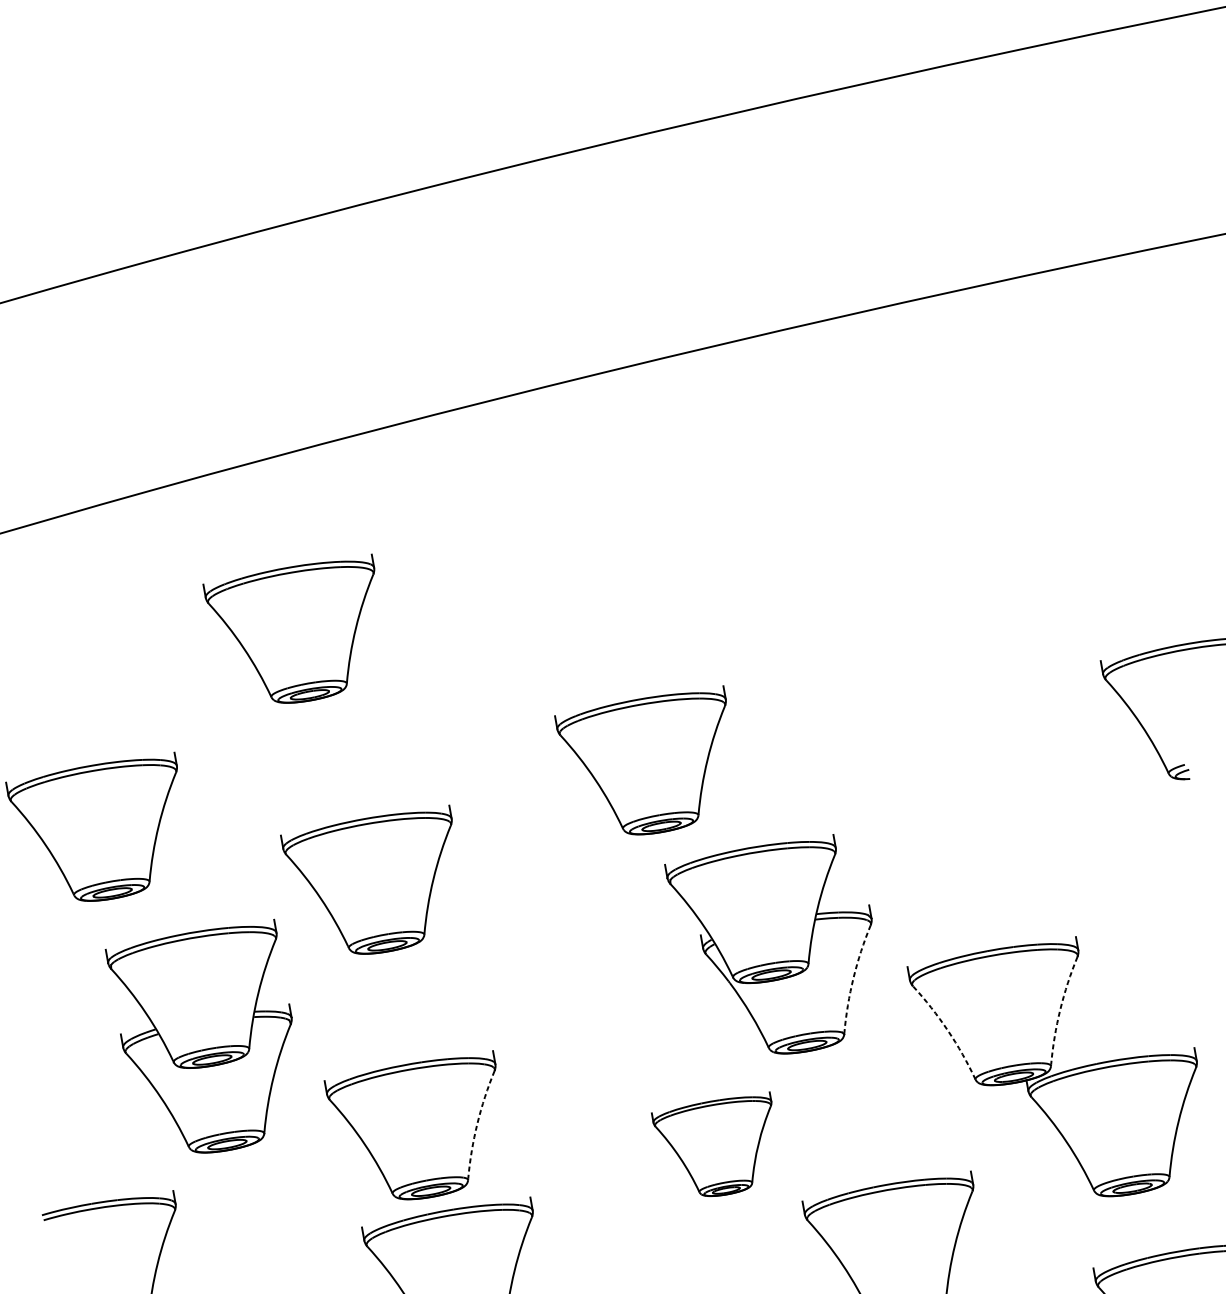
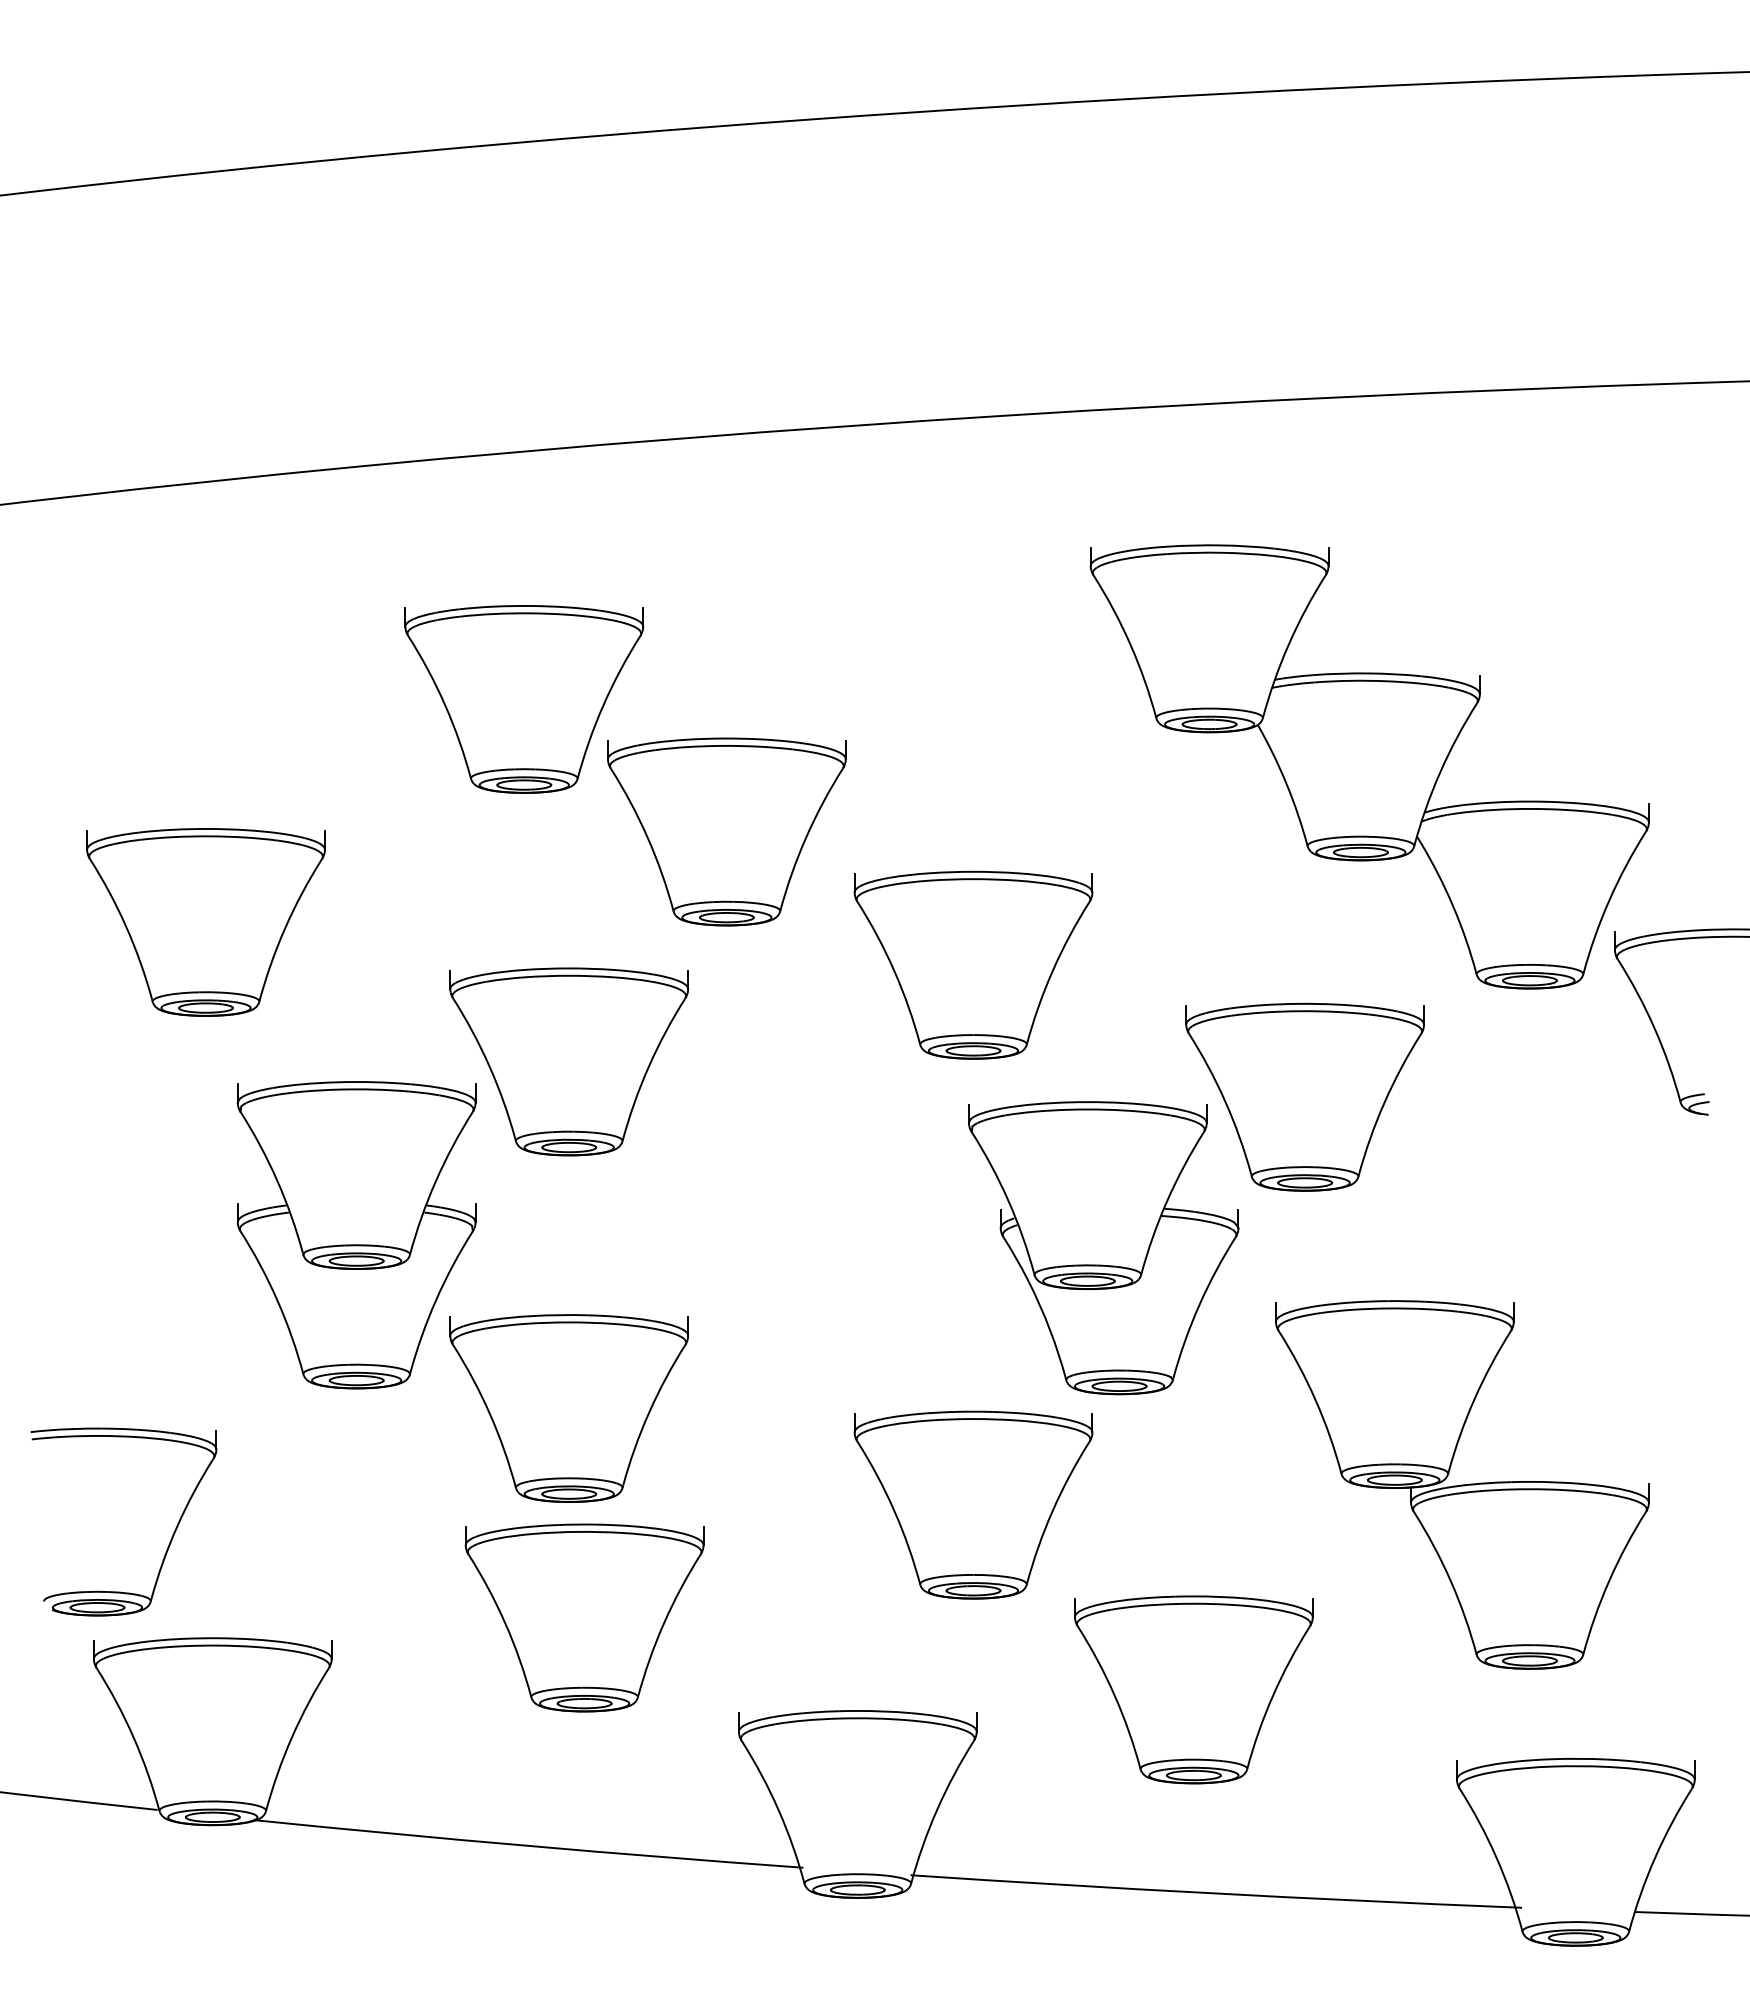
part: (906, 575) -> (1369, 766), added
part: (458, 702) -> (726, 831), added
part: (901, 816) -> (1304, 1096), added
arc: (853, 978) -> (1199, 1305), dashed -> solid
arc: (1060, 1010) -> (1474, 1399), dashed -> solid
arc: (947, 1030) -> (1315, 1400), dashed -> solid
part: (208, 1041) -> (356, 1235), moved
arc: (477, 1123) -> (649, 1412), dashed -> solid
part: (718, 1147) -> (973, 1504), size x1.43

